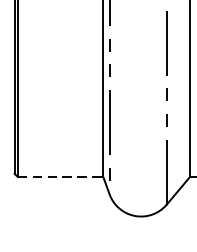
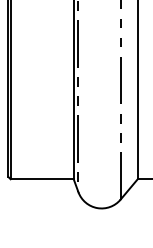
line: (60, 177) -> (42, 179), dashed -> solid

